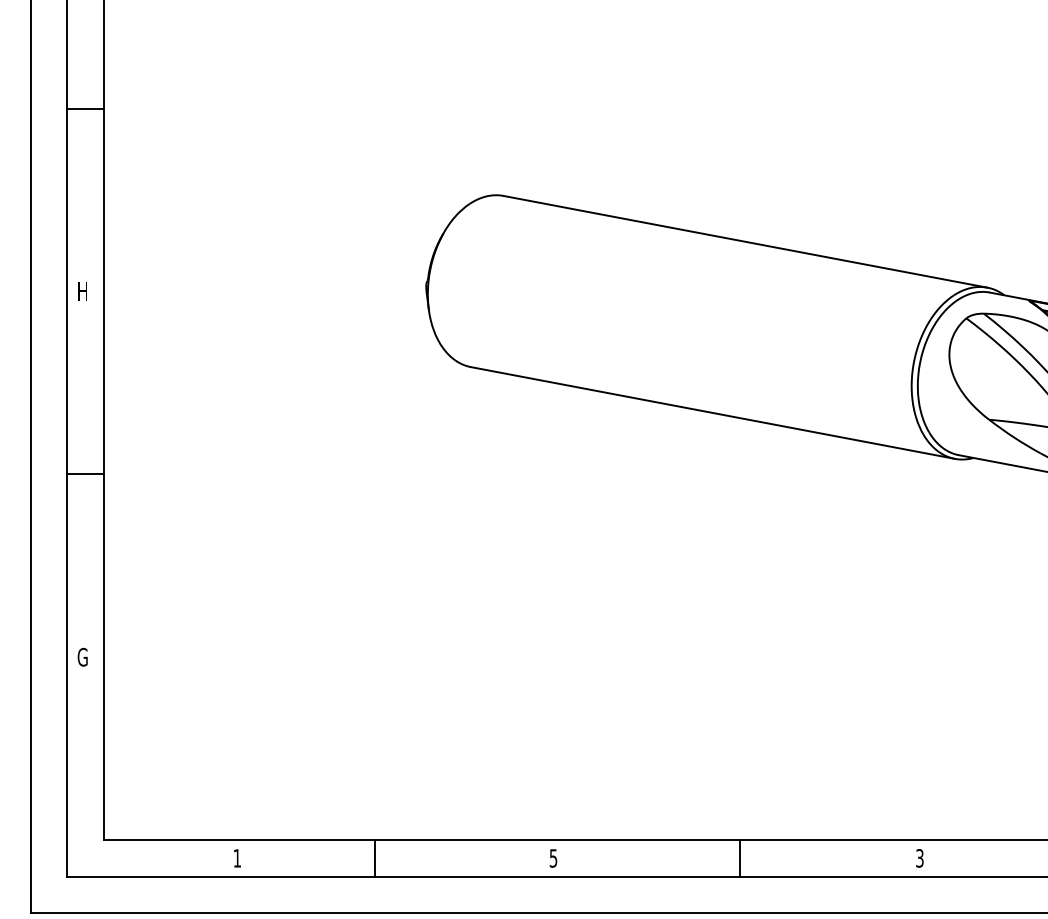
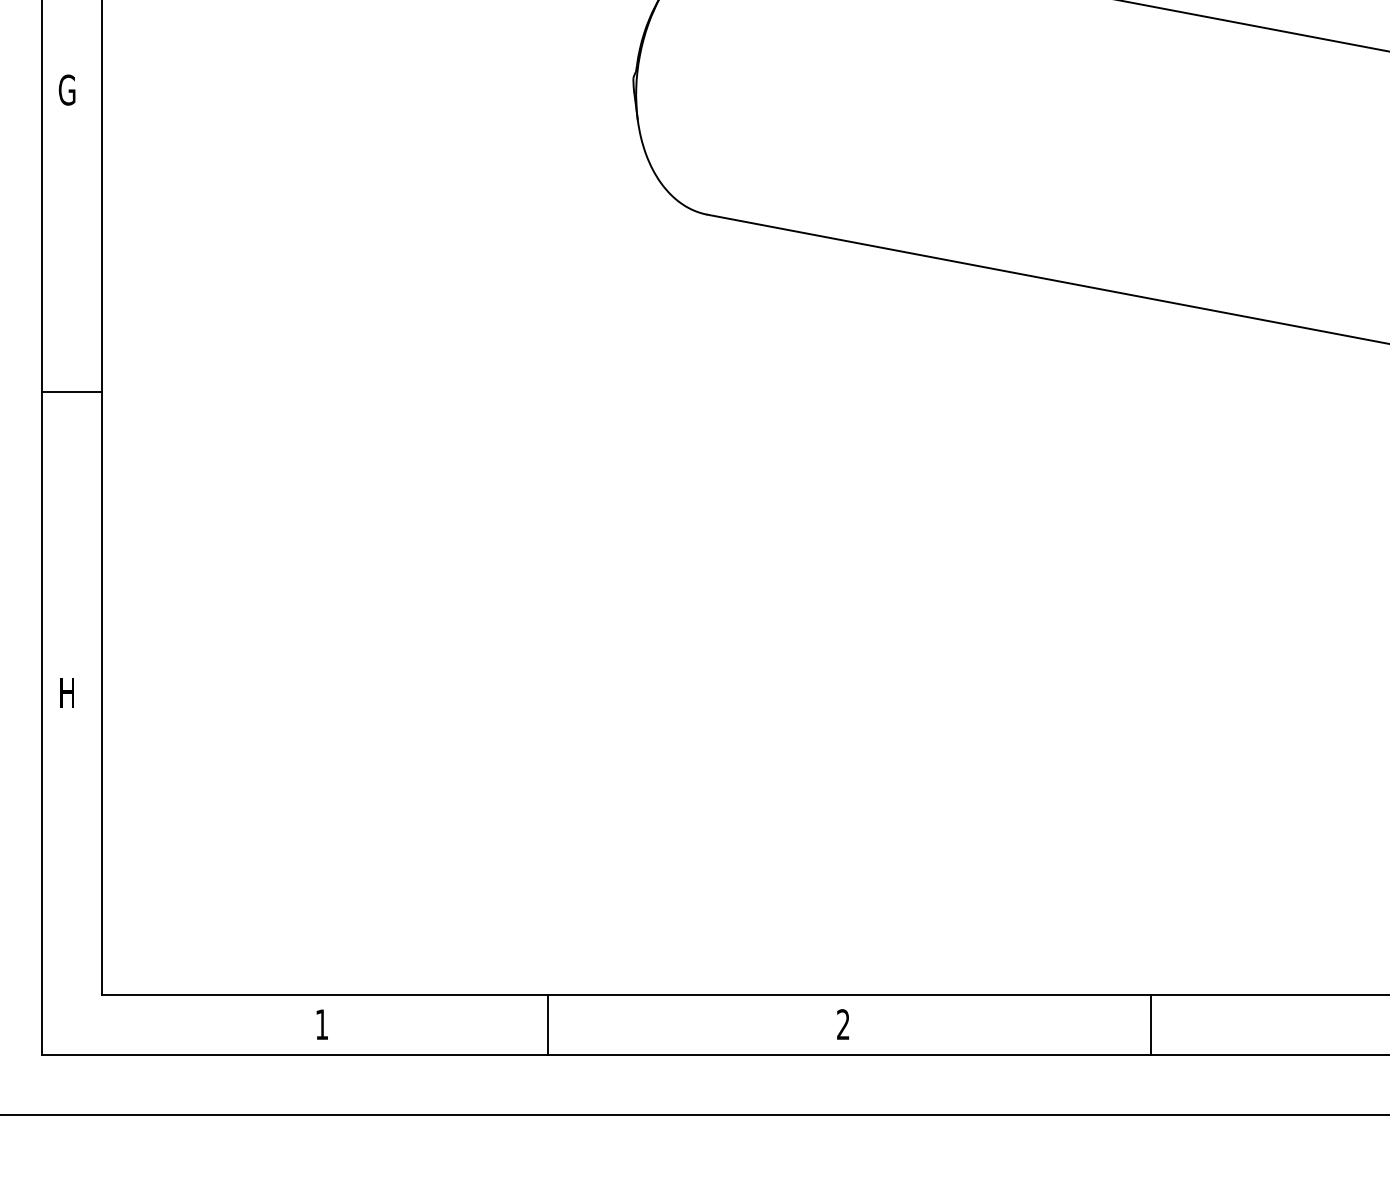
text: (82, 291) -> (66, 89), H -> G
text: (82, 656) -> (66, 691), G -> H
text: (553, 858) -> (843, 1024), 5 -> 2

